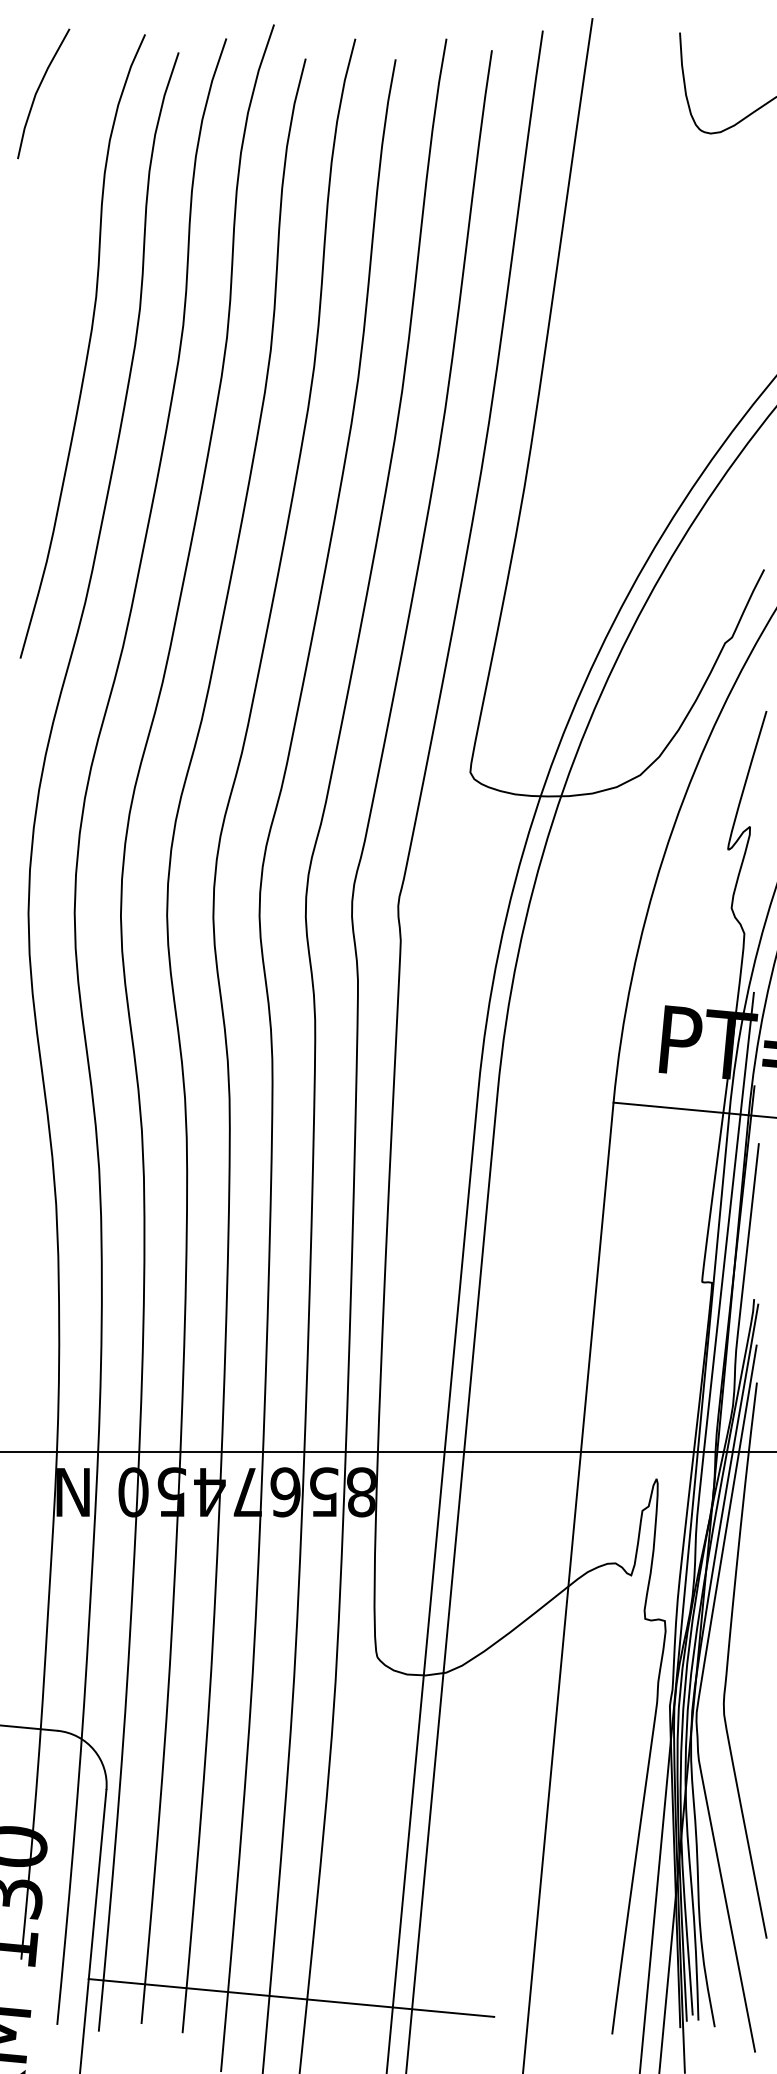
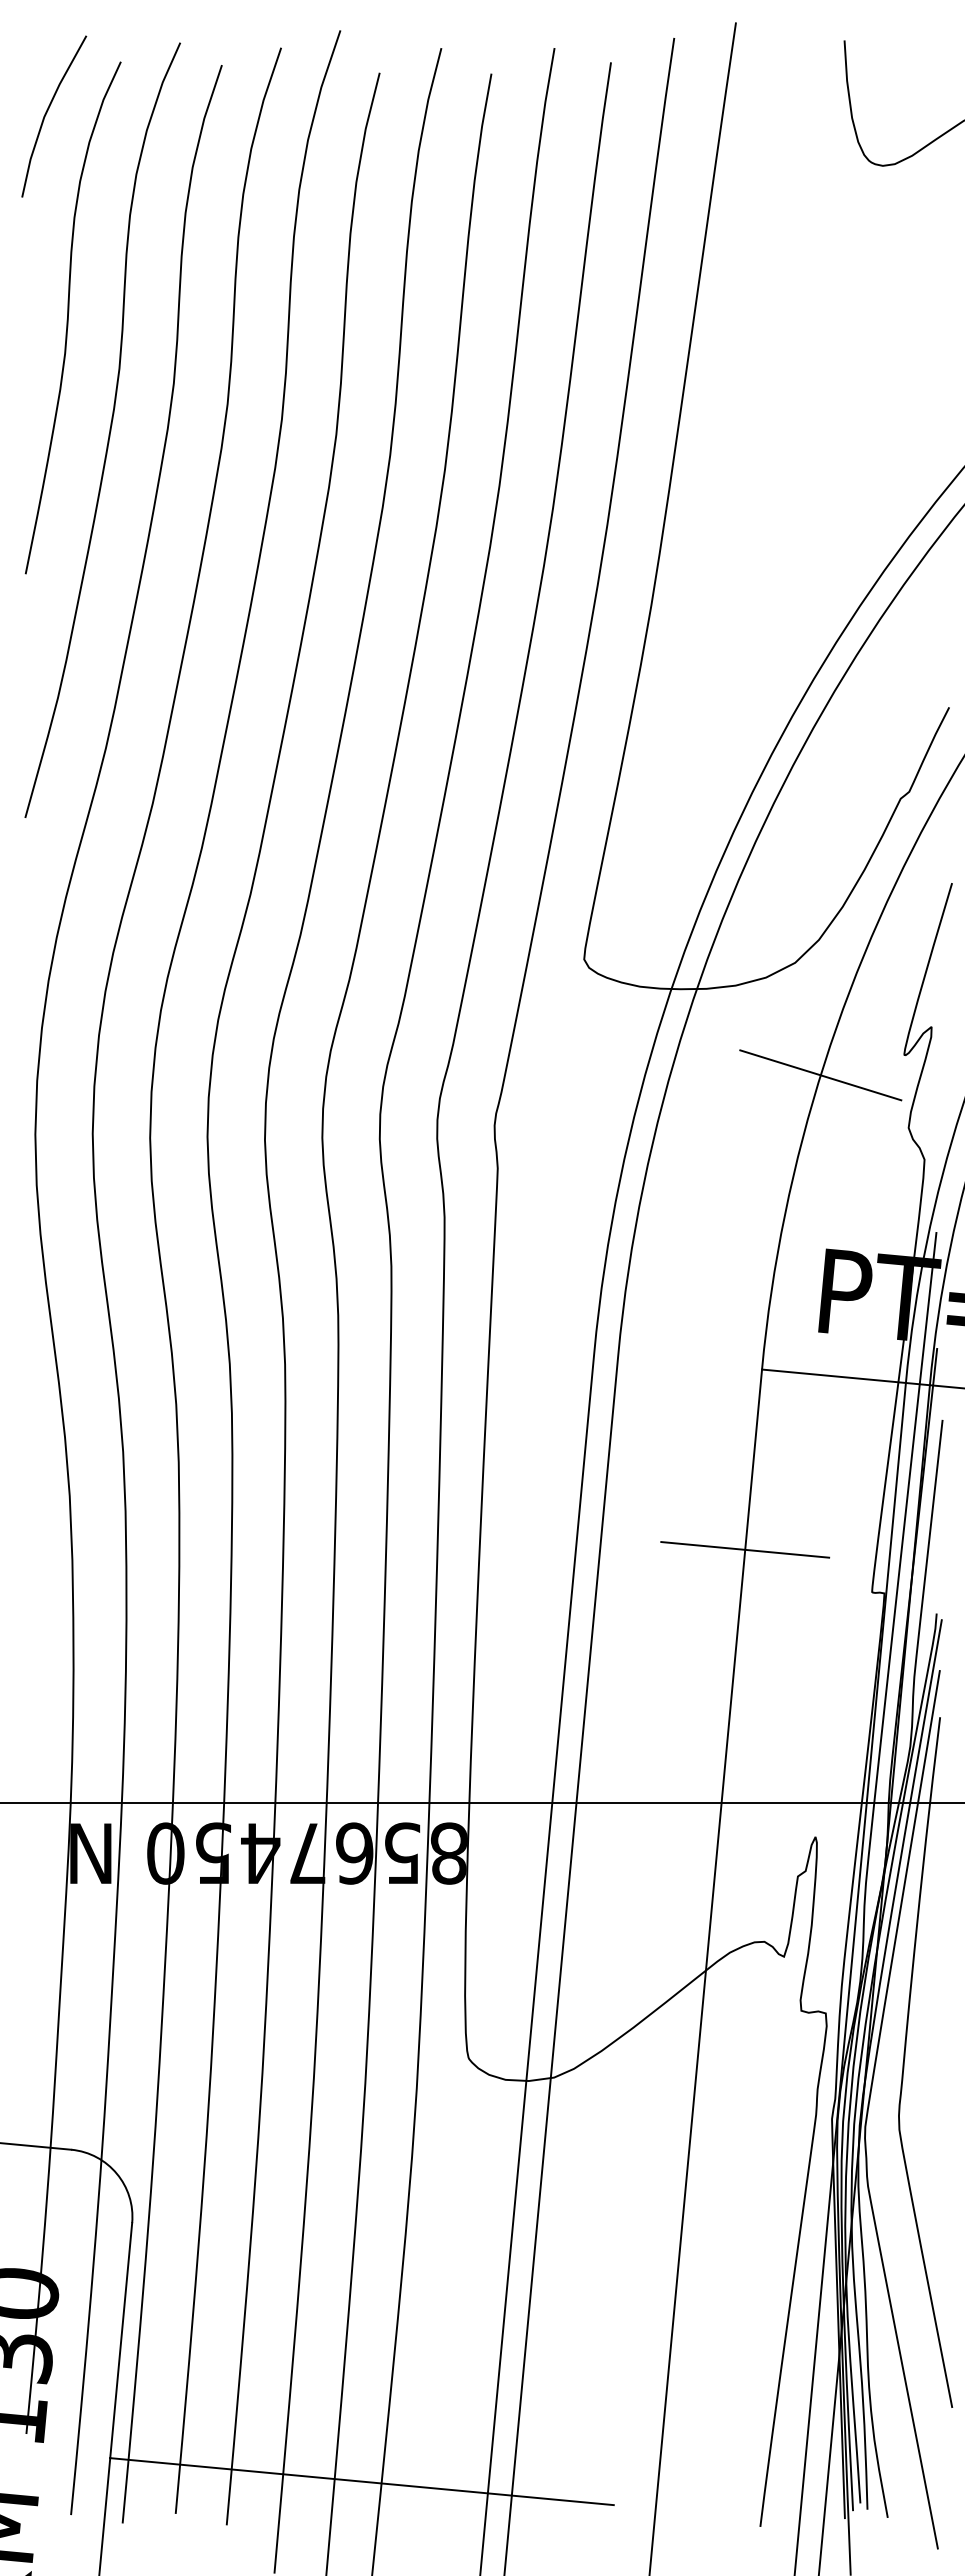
curve: (55, 255) -> (68, 317), added
line: (660, 865) -> (820, 1075), added
line: (600, 1247) -> (745, 1549), added

